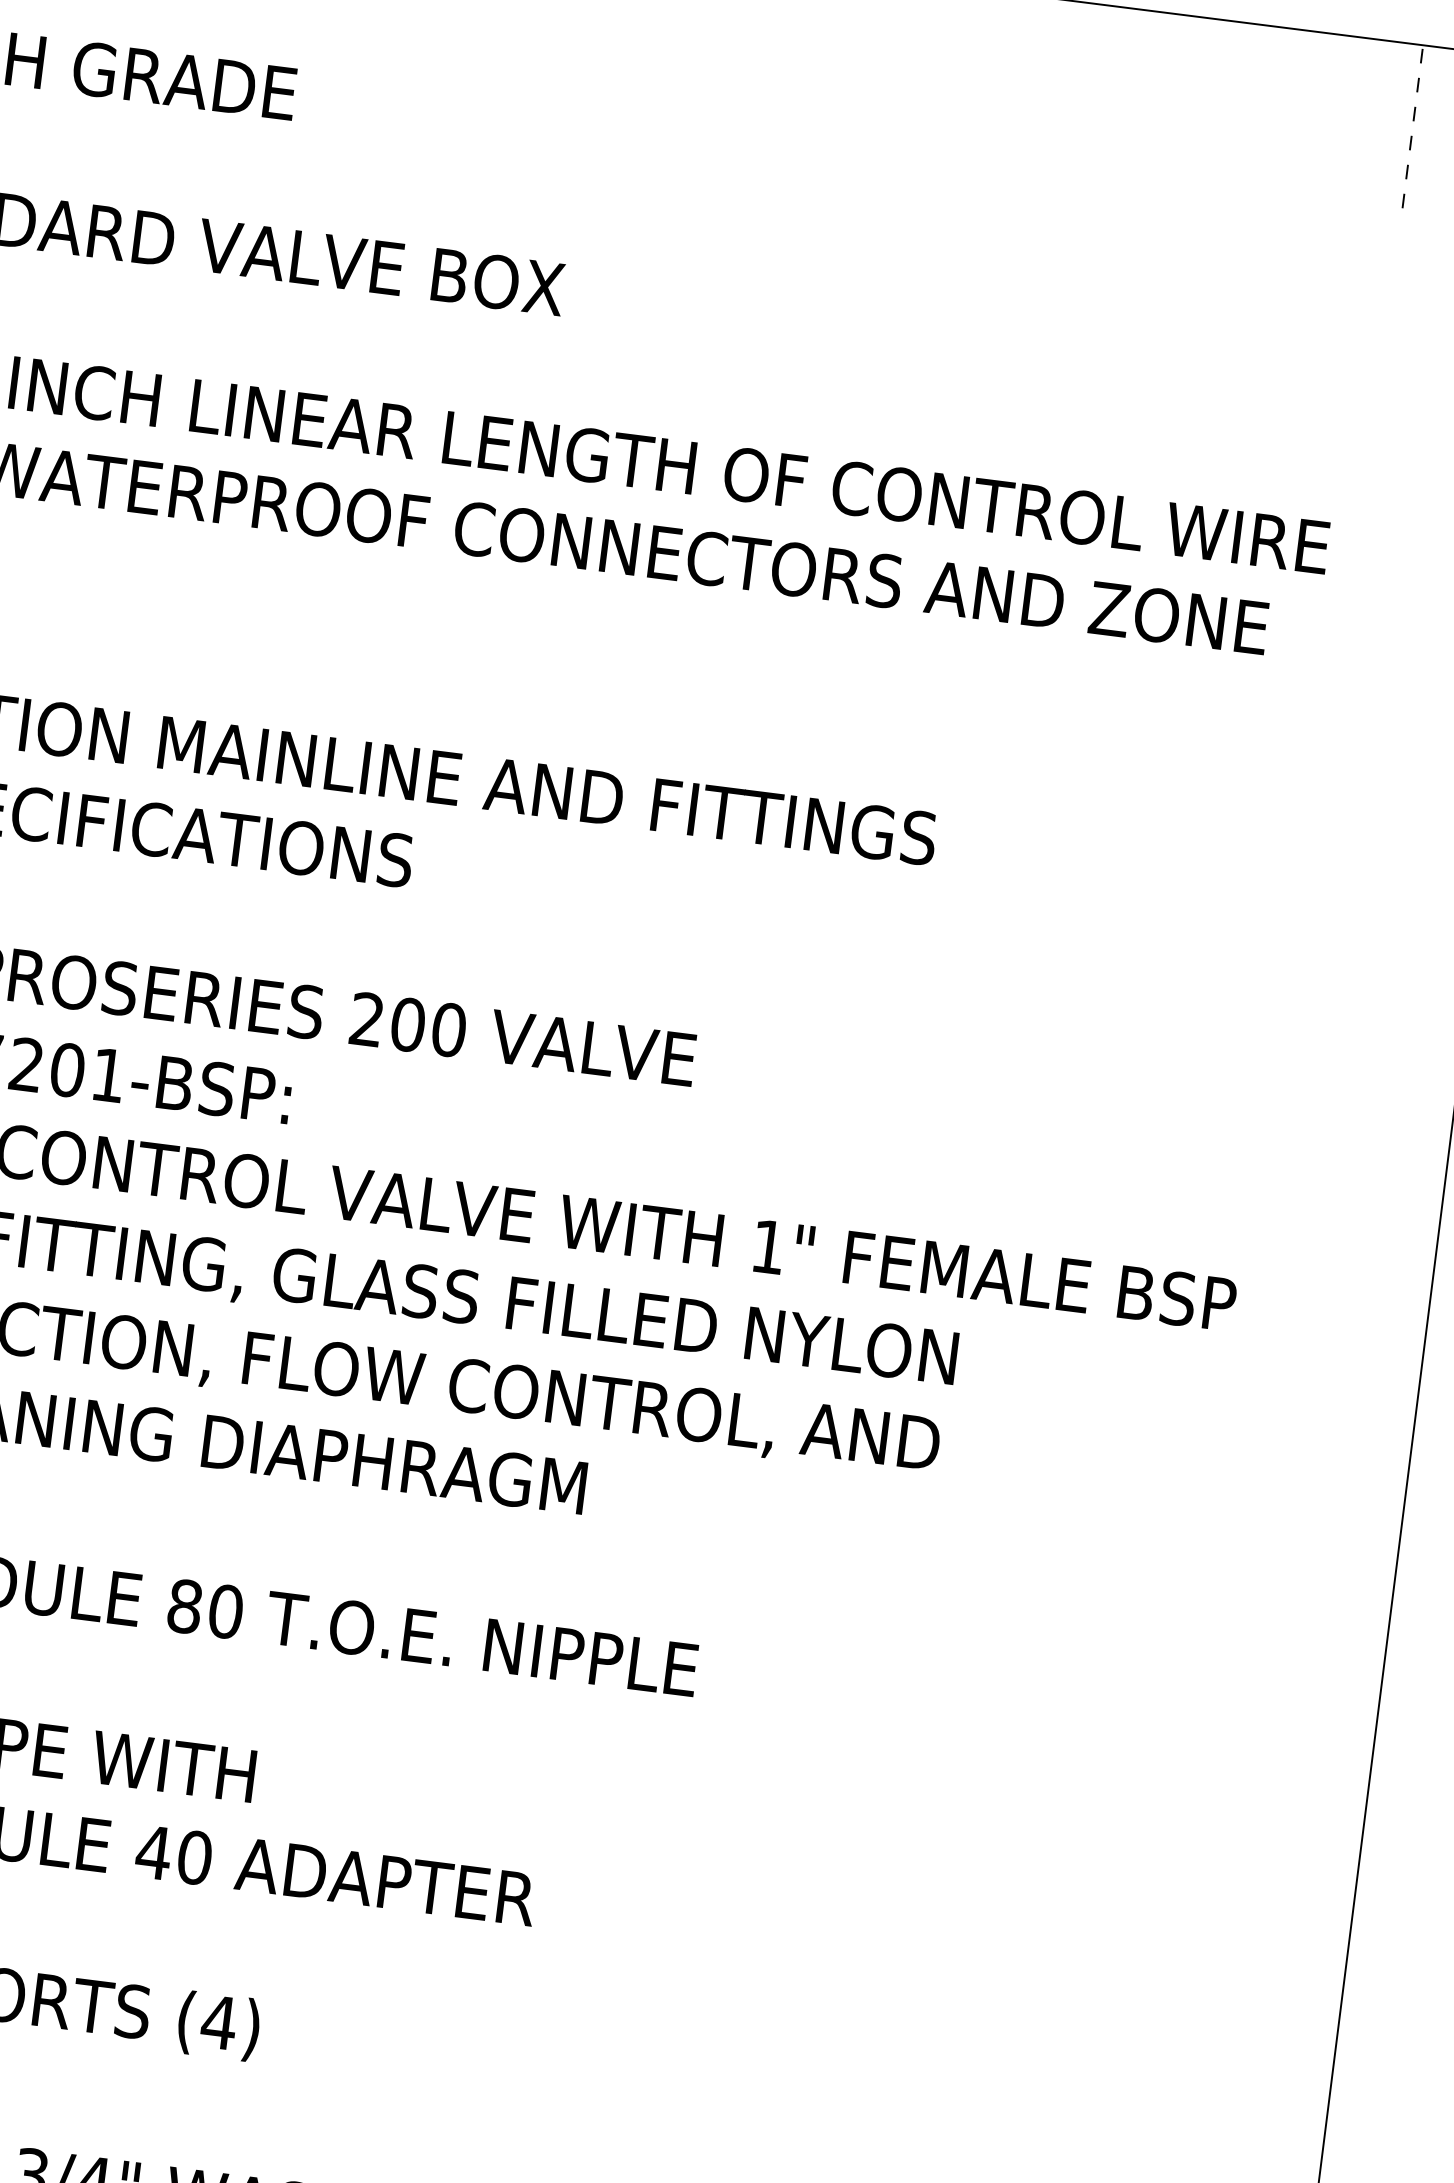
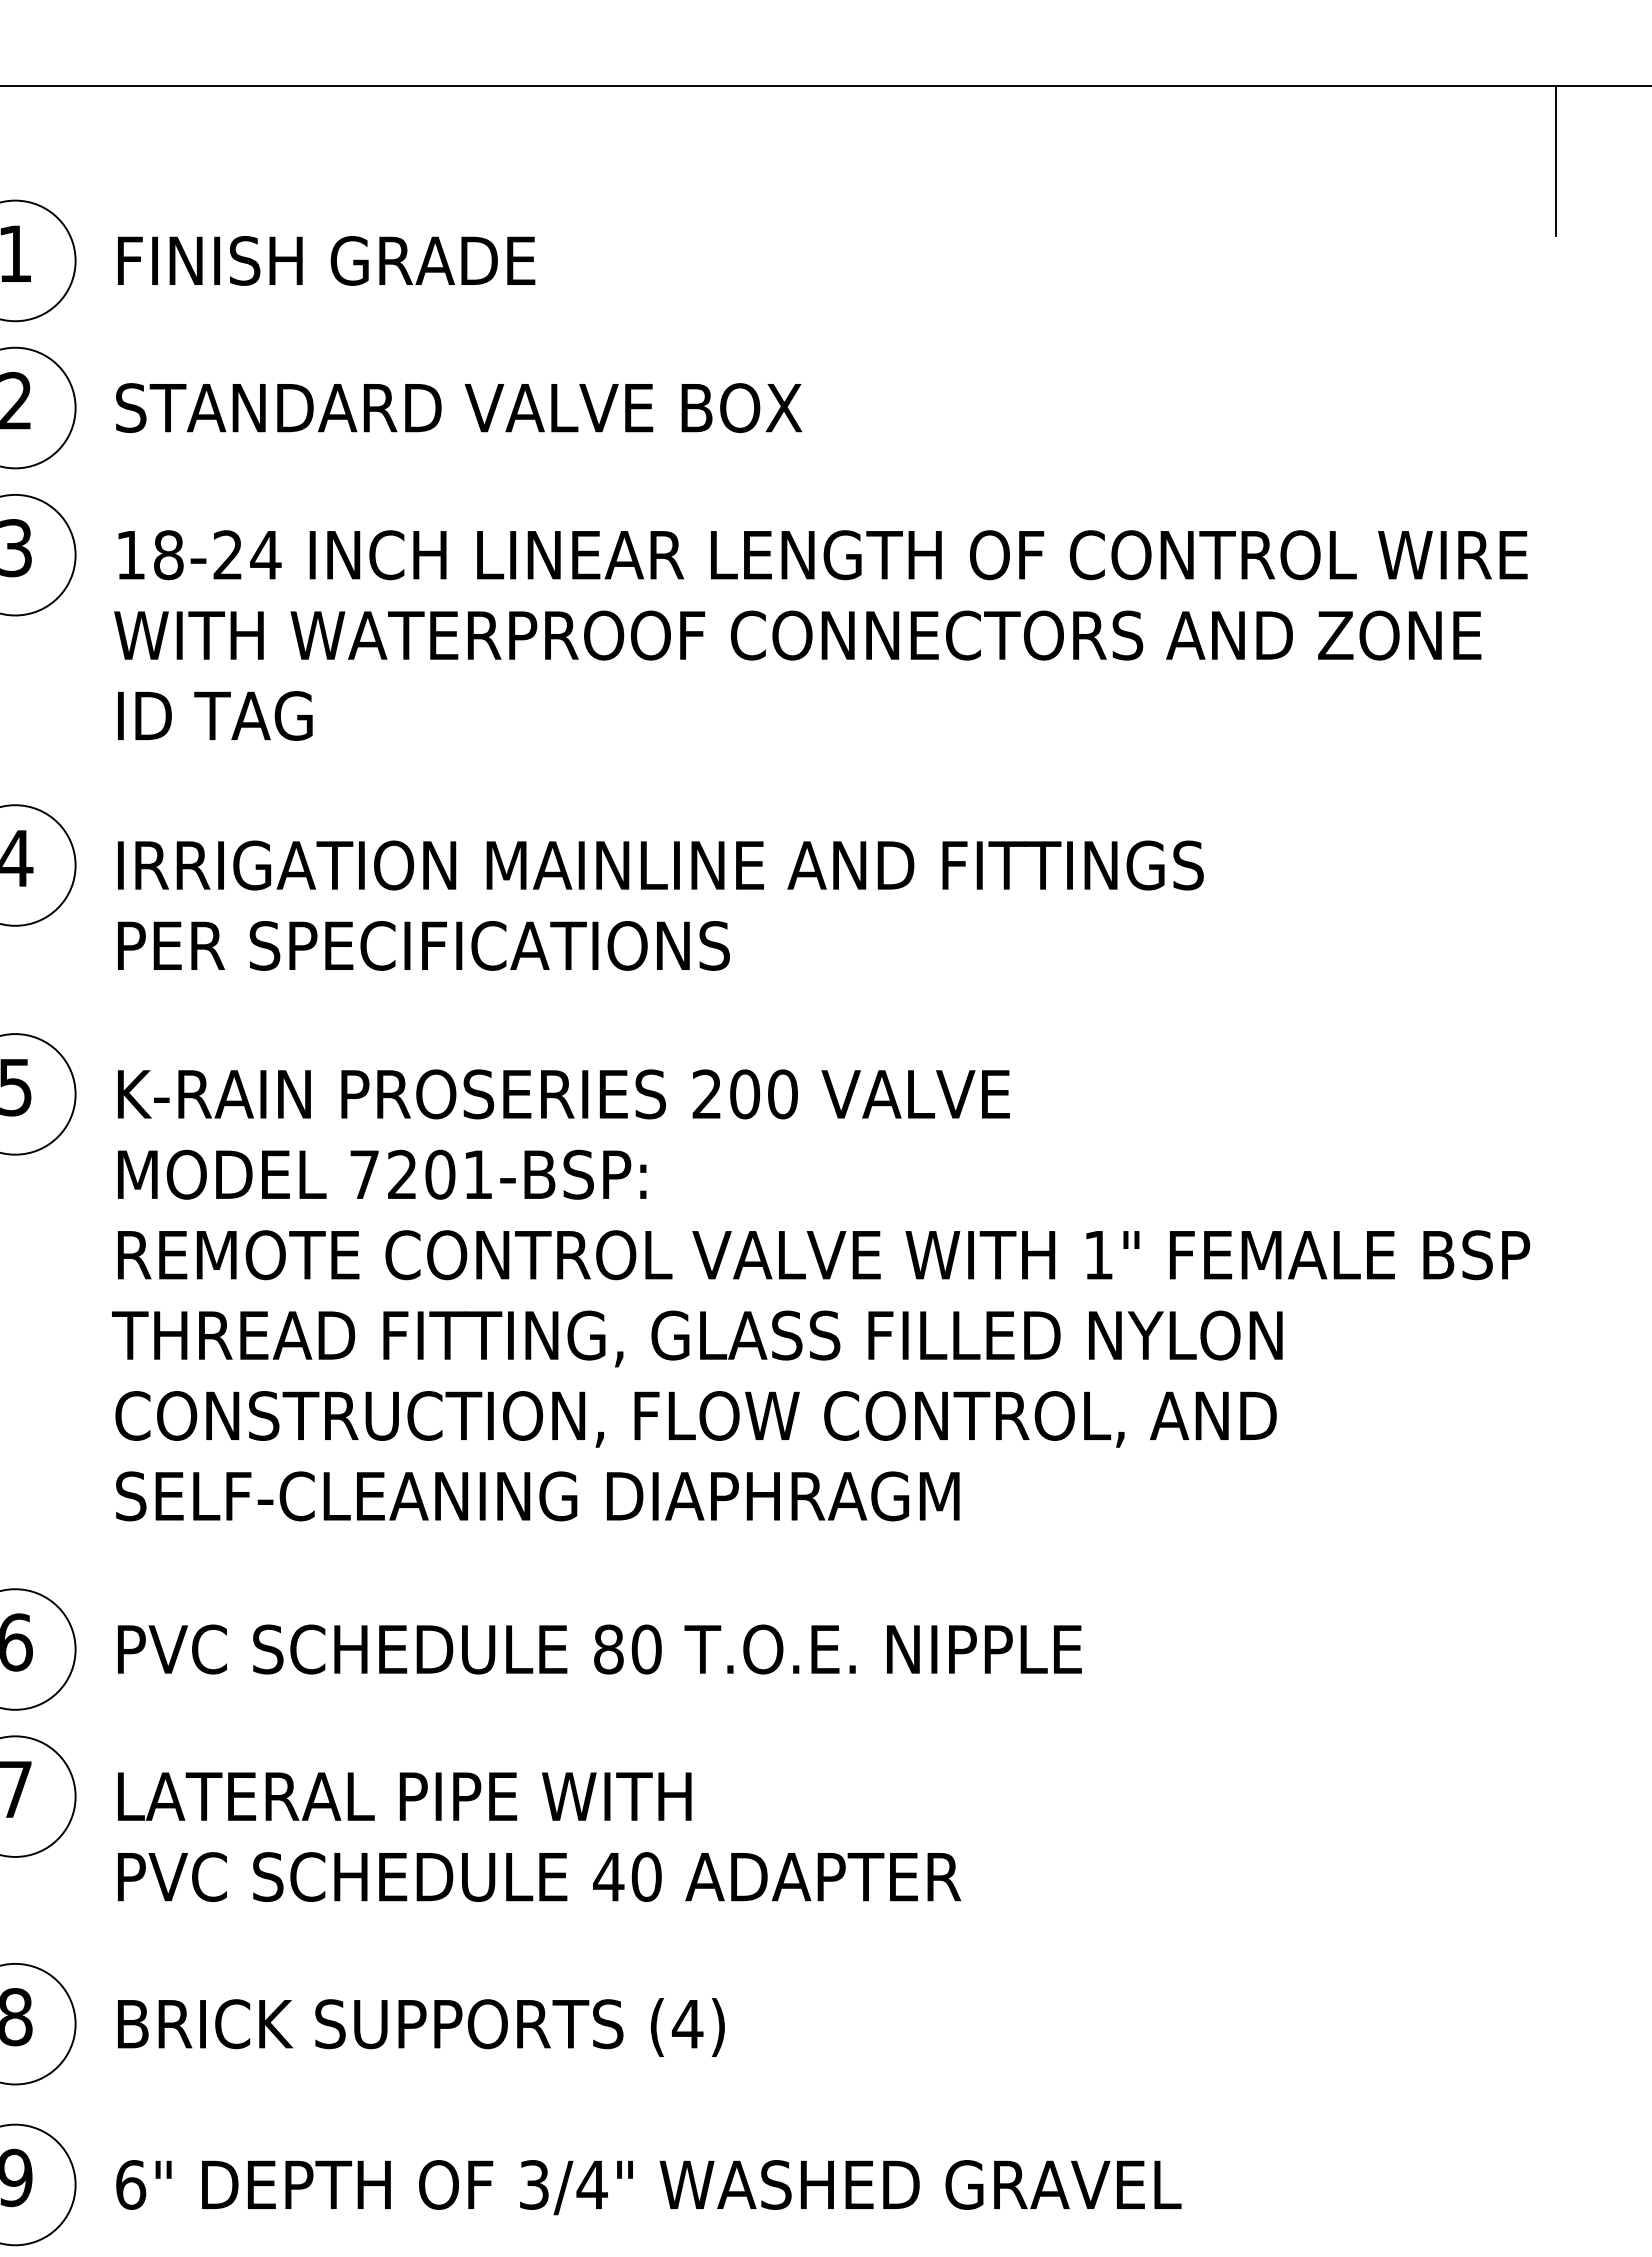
line: (1413, 125) -> (1556, 160), dashed -> solid

